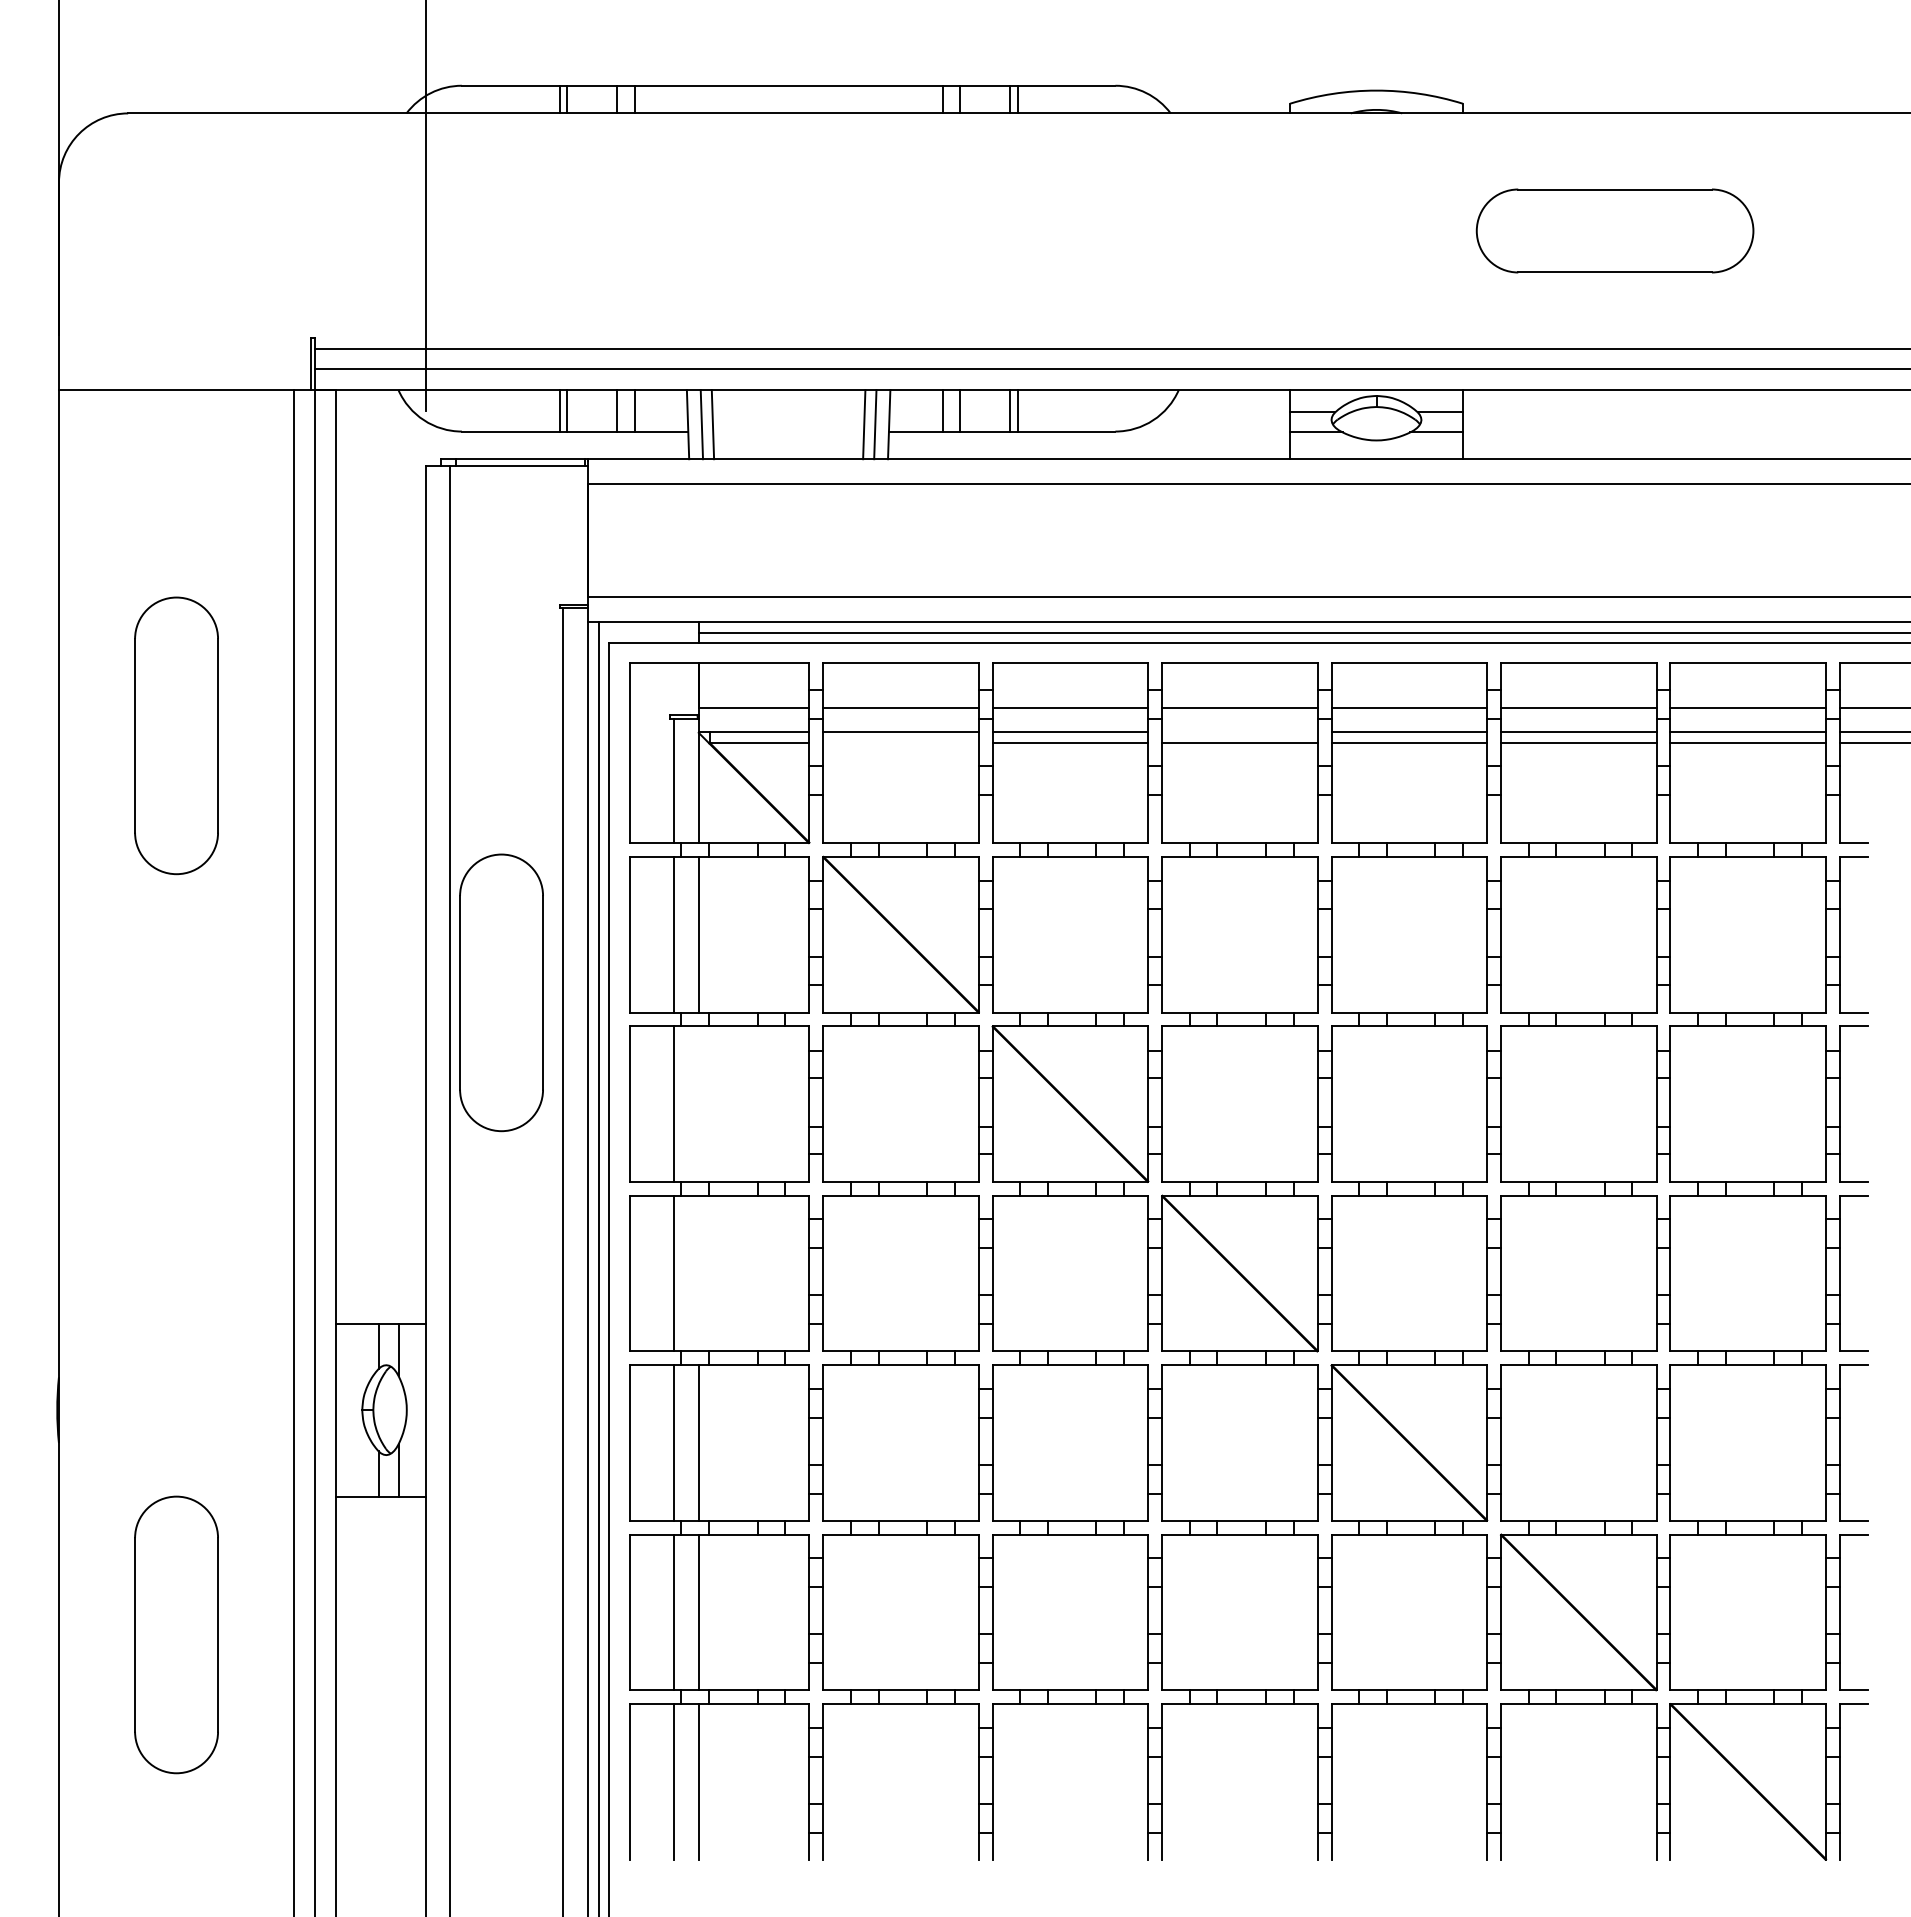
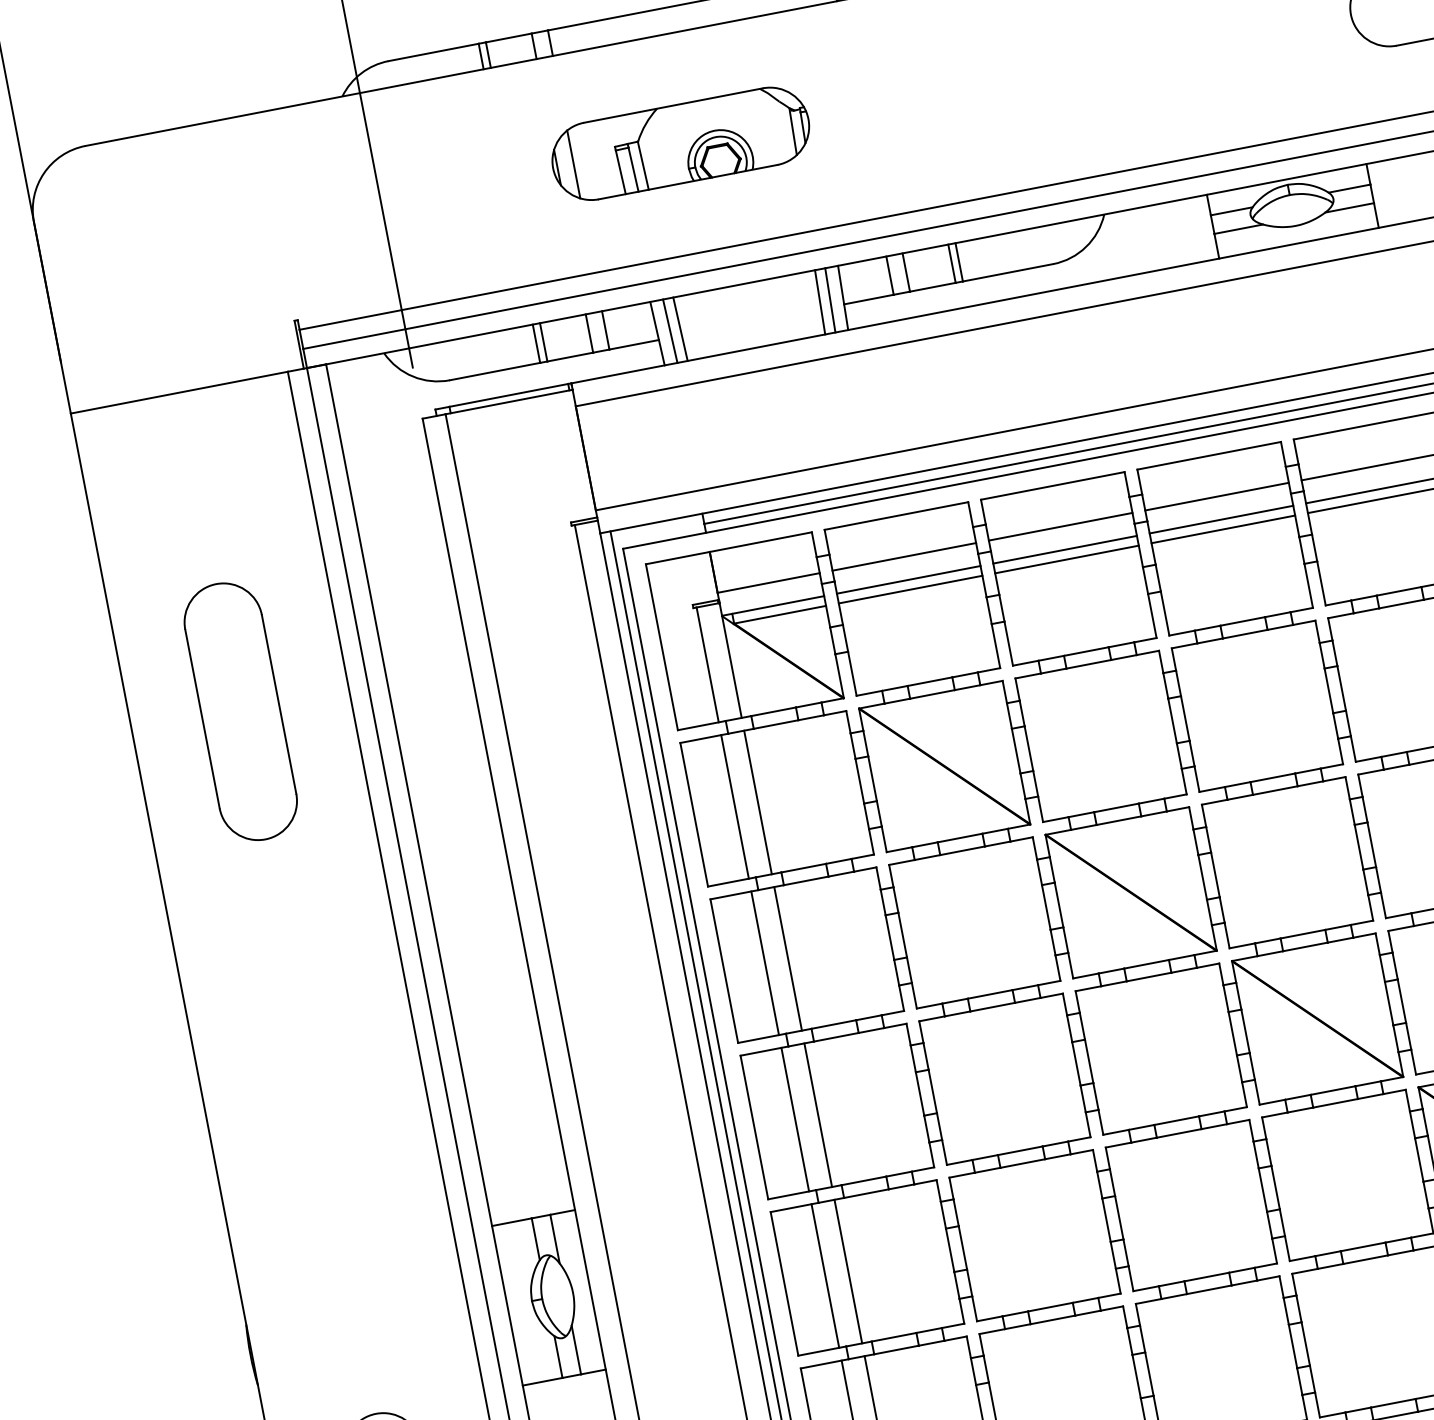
part: (750, 230) -> (680, 143), added
line: (1239, 732) -> (1221, 519), added
line: (900, 743) -> (910, 590), added
part: (501, 992) -> (586, 890), removed
line: (698, 1103) -> (787, 958), added
line: (698, 1273) -> (818, 1115), added

